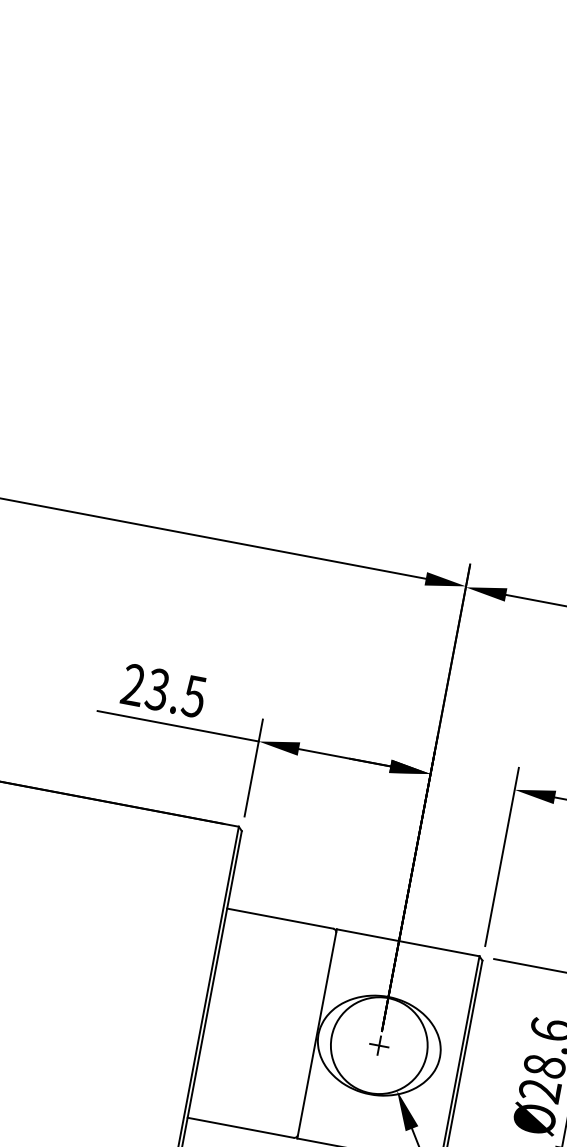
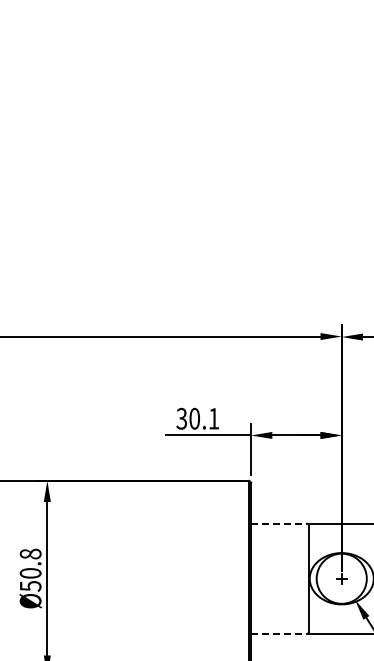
text: (163, 690) -> (197, 418), 23.5 -> 30.1
line: (281, 918) -> (279, 523), solid -> dashed
line: (241, 1127) -> (279, 633), solid -> dashed

